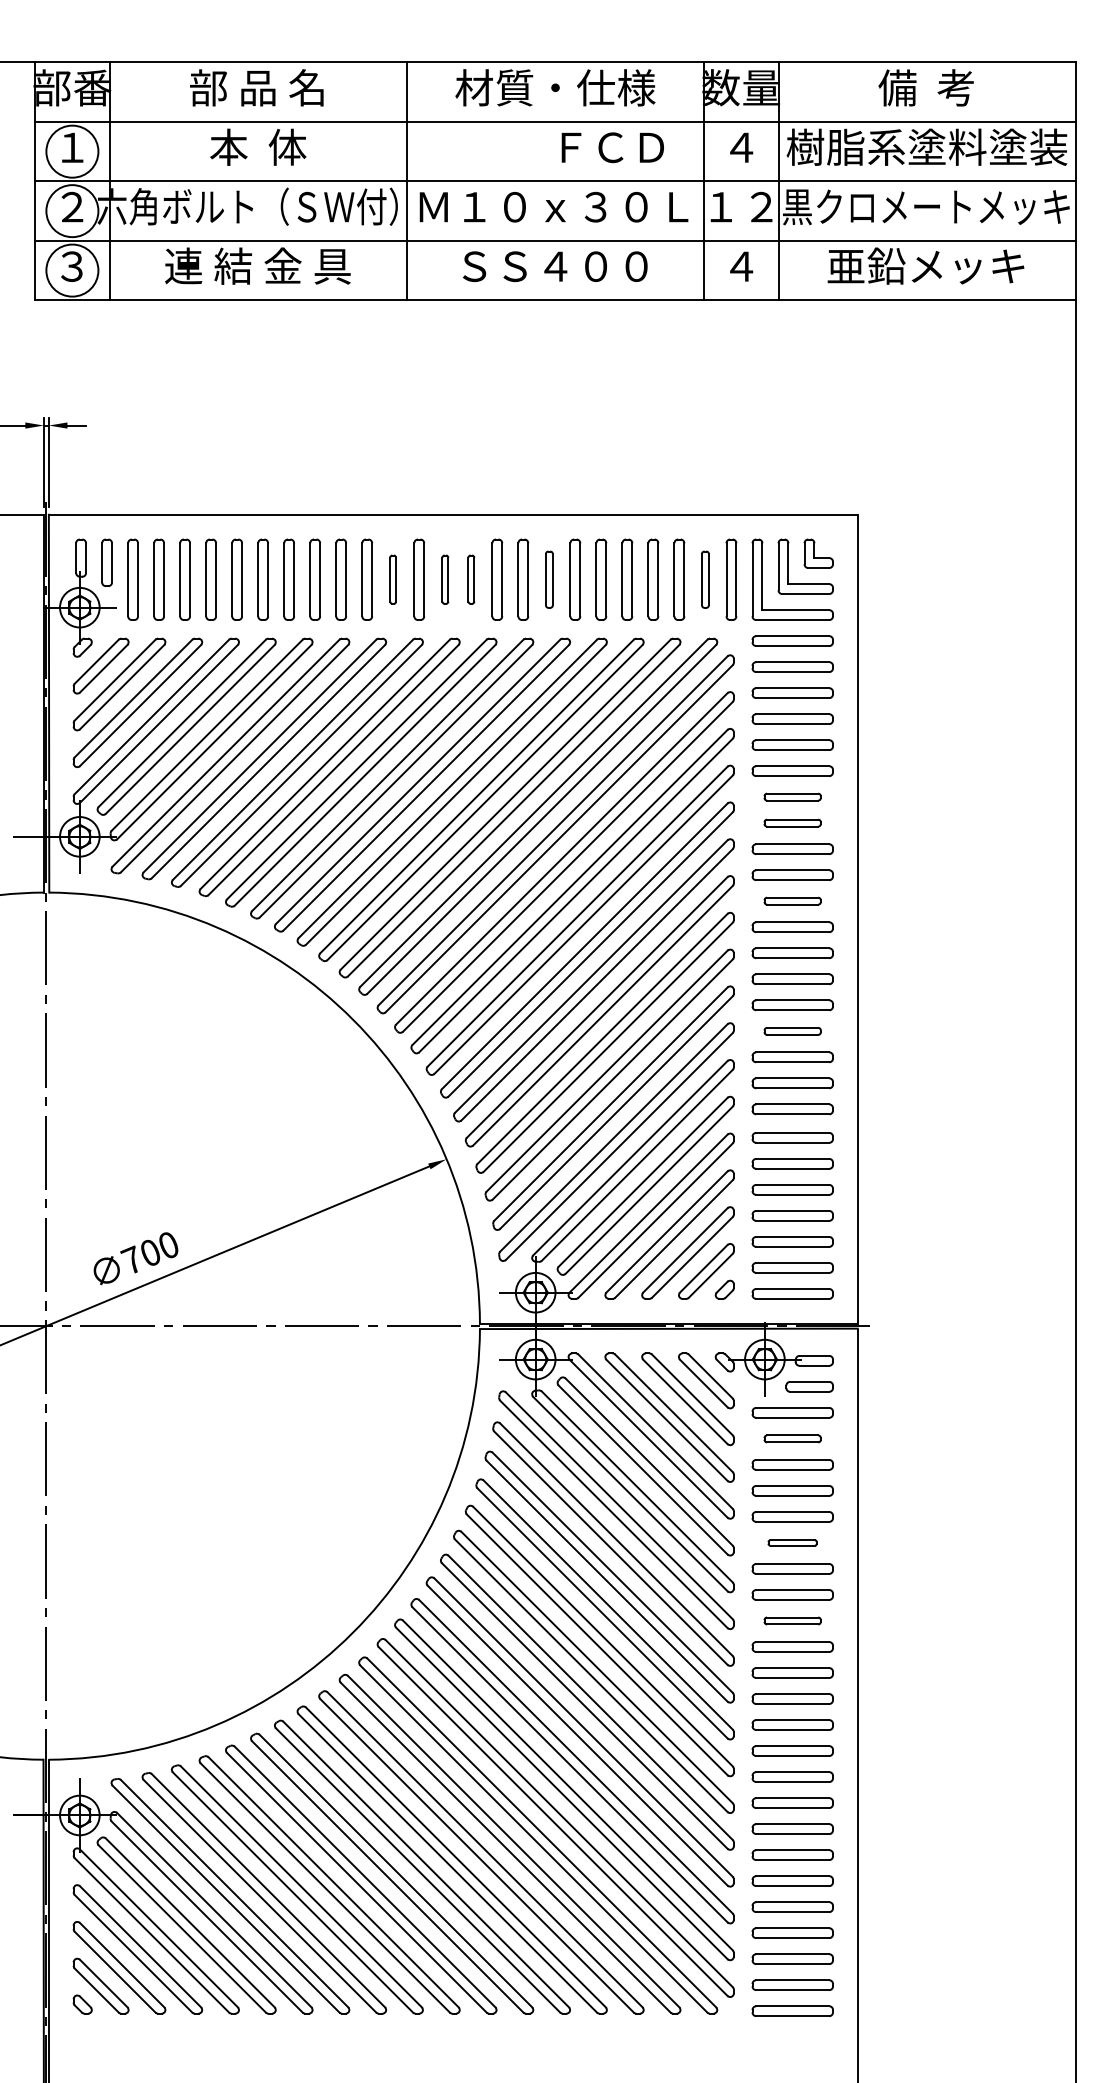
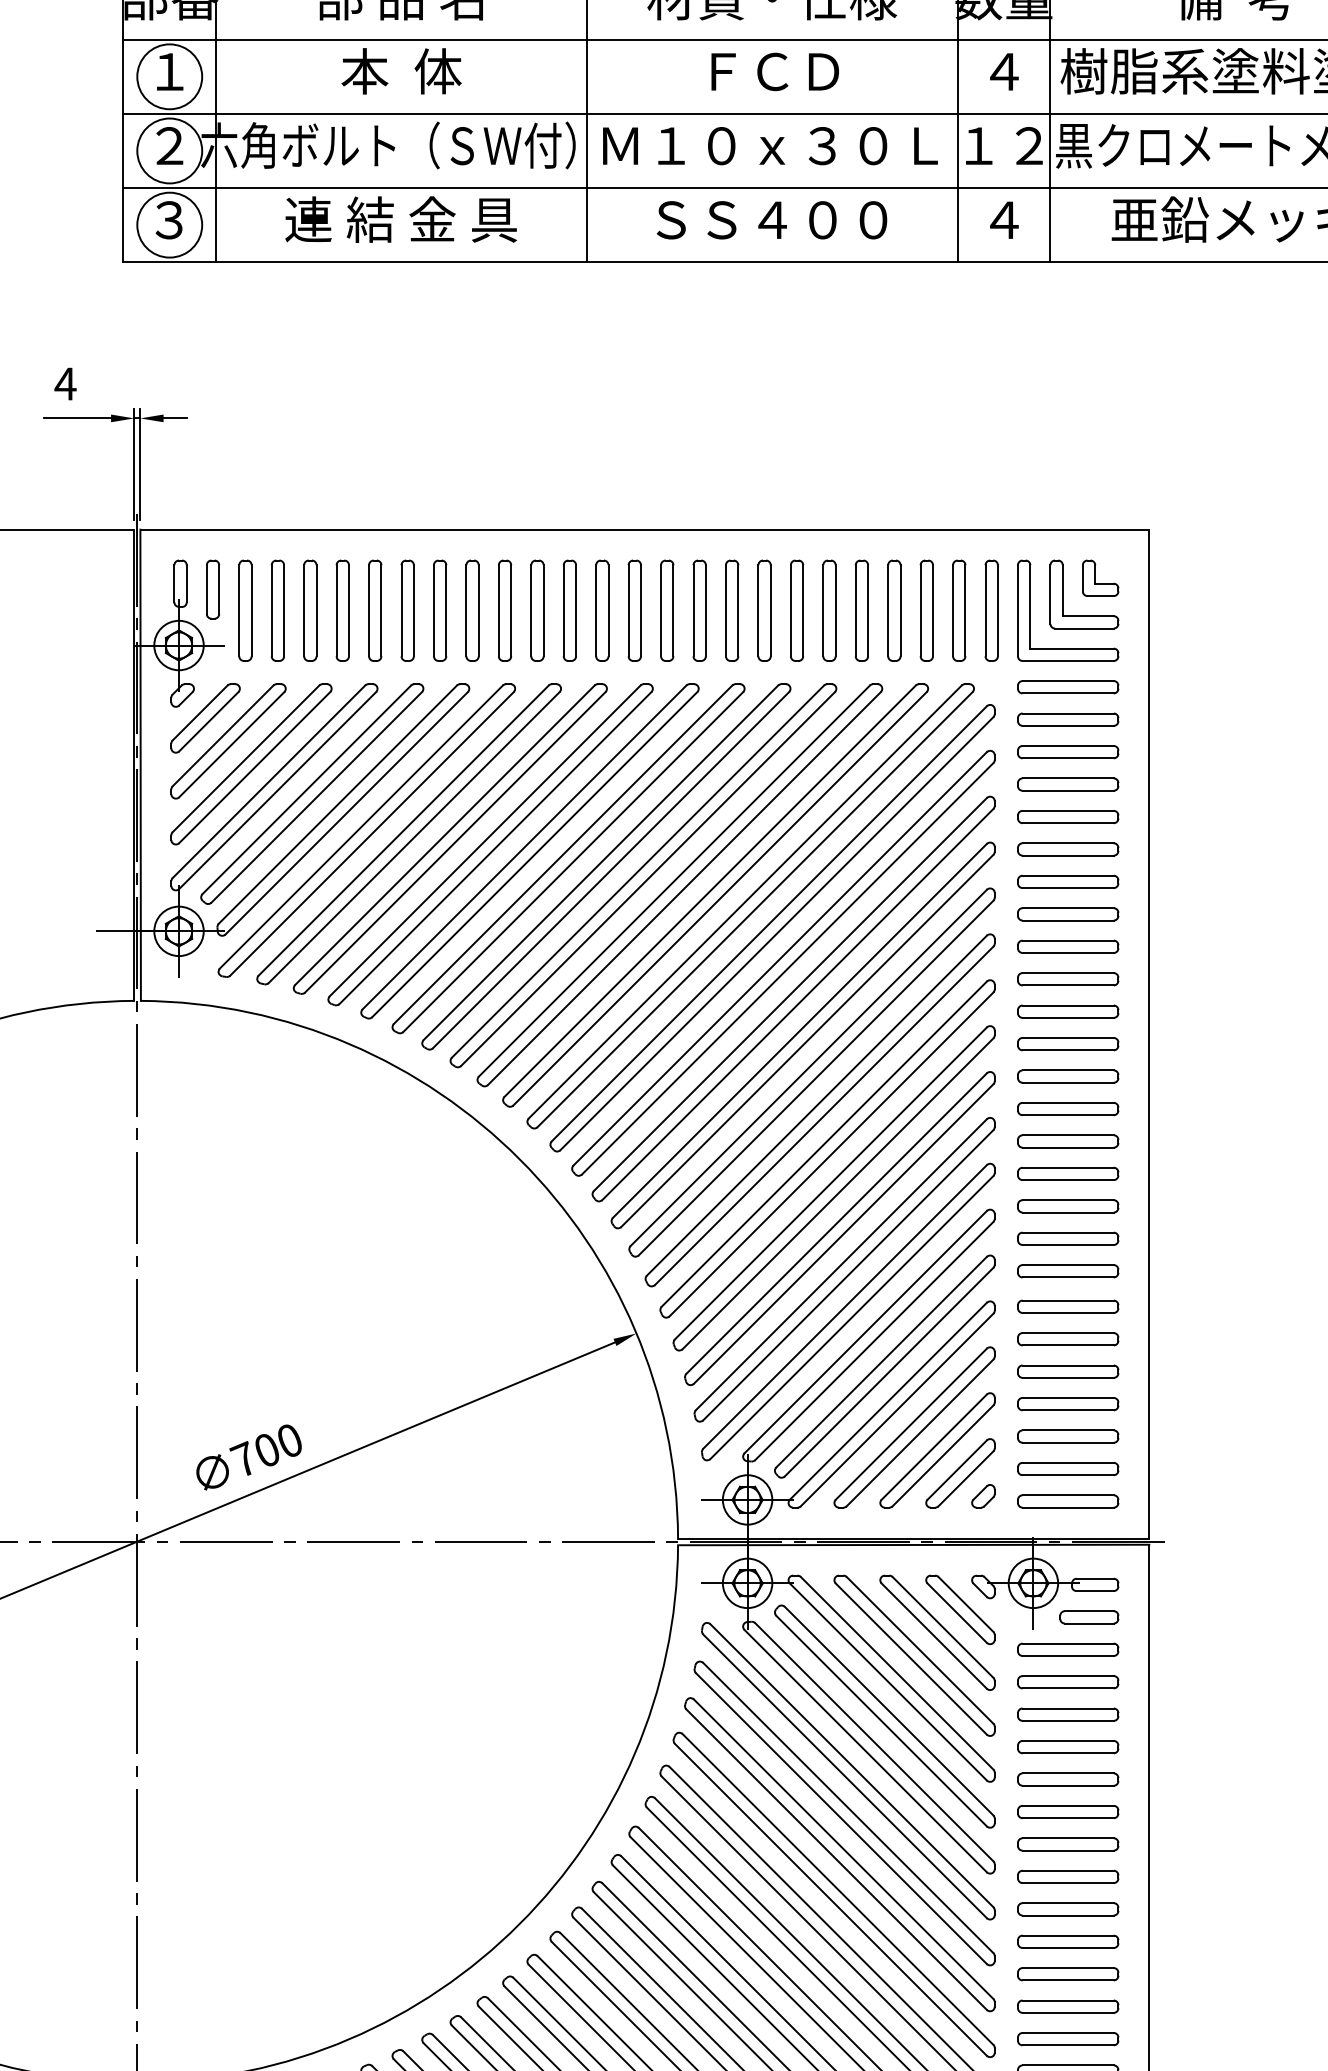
text: (612, 147) -> (774, 71), moved
part: (392, 579) -> (568, 610), size x1.67
part: (445, 579) -> (635, 610), size x1.67
part: (471, 579) -> (667, 610), size x1.67
part: (549, 579) -> (764, 610), size x1.43
part: (705, 579) -> (959, 610), size x1.43
part: (792, 796) -> (1067, 881), size x1.43
part: (792, 822) -> (1067, 913), size x1.43
part: (792, 900) -> (1067, 1010), size x1.43
part: (792, 1031) -> (1067, 1174), size x1.43
part: (792, 1438) -> (1067, 1681), size x1.43
part: (792, 1542) -> (1067, 1811), size x1.67
part: (792, 1620) -> (1067, 1908), size x1.43

